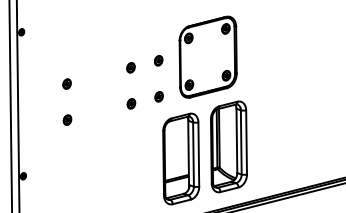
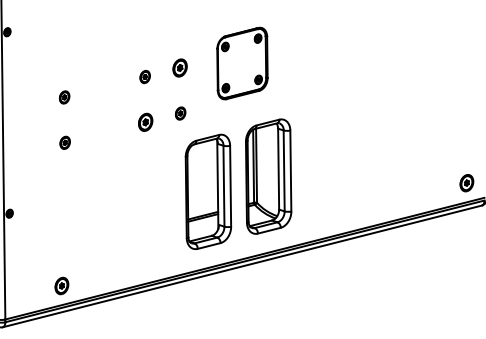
part: (208, 57) -> (242, 63), size x0.7
part: (158, 61) -> (179, 68), size x1.4
part: (131, 103) -> (145, 122), size x1.4

